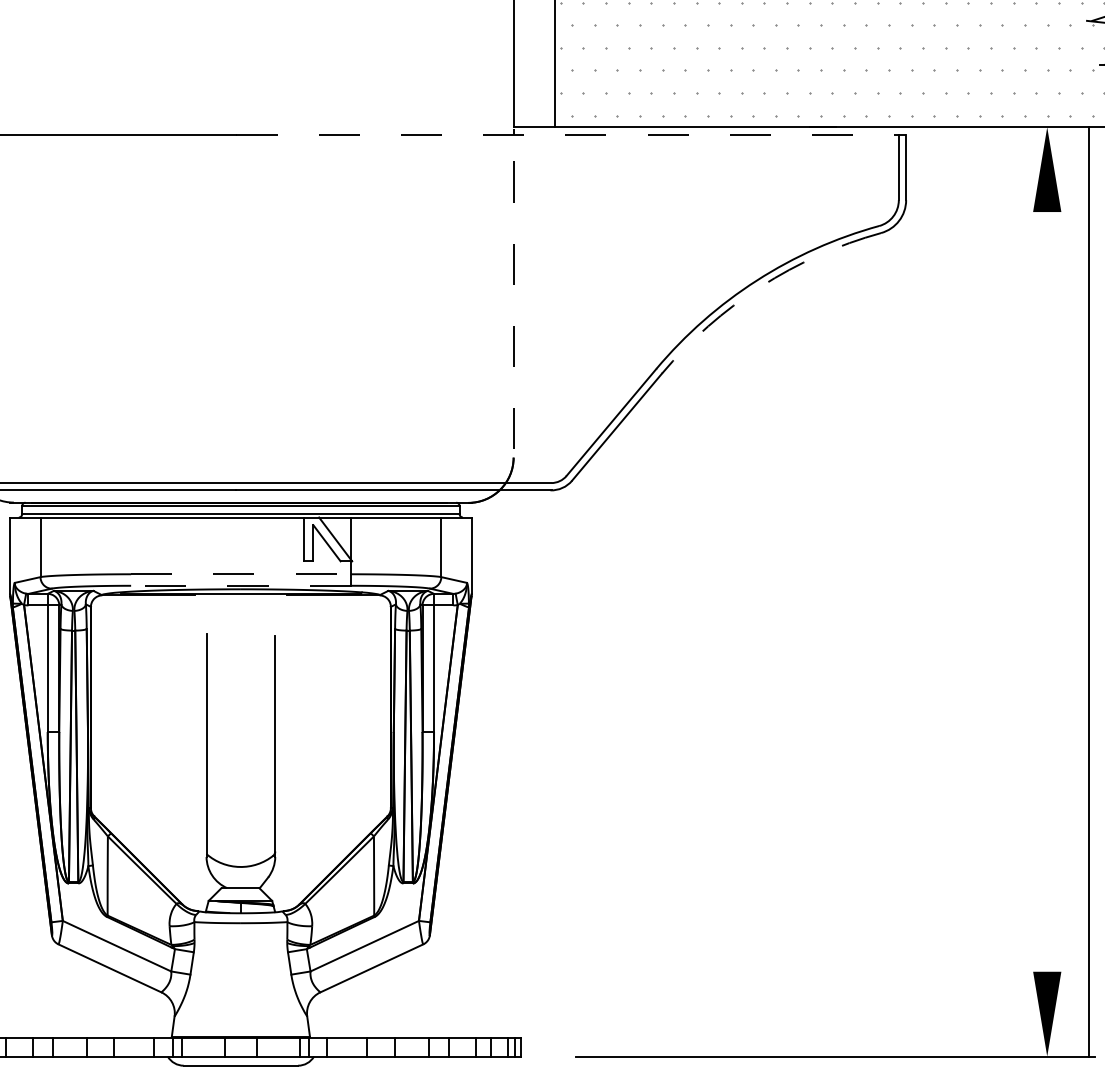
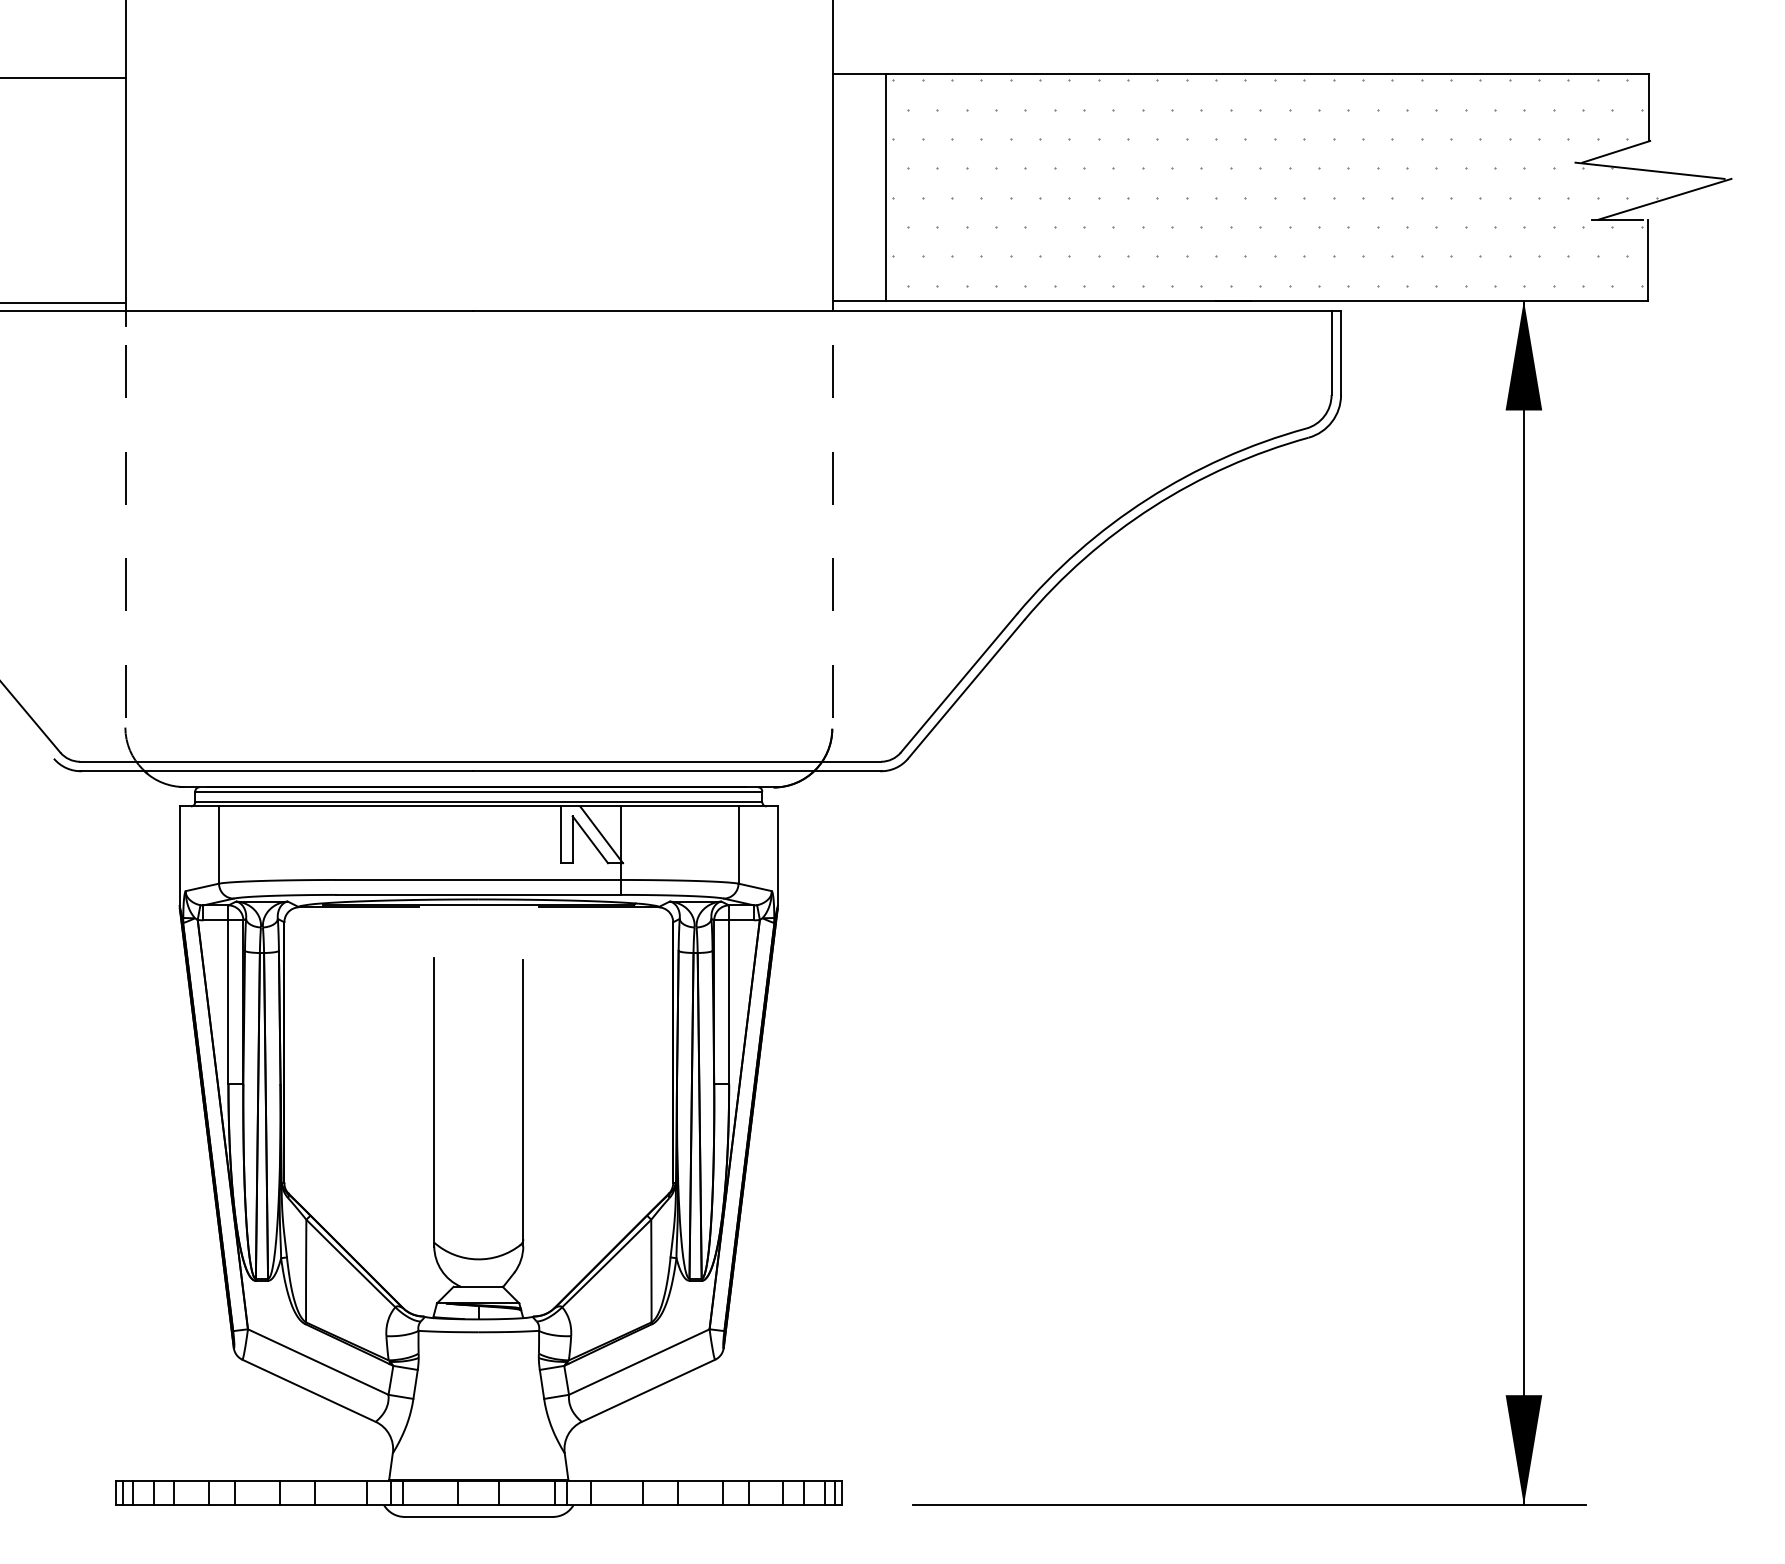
line: (571, 134) -> (907, 310), dashed -> solid
arc: (760, 286) -> (1152, 507), dashed -> solid
line: (241, 573) -> (479, 879), dashed -> solid
line: (240, 585) -> (478, 894), dashed -> solid
line: (1088, 591) -> (1523, 902), moved

